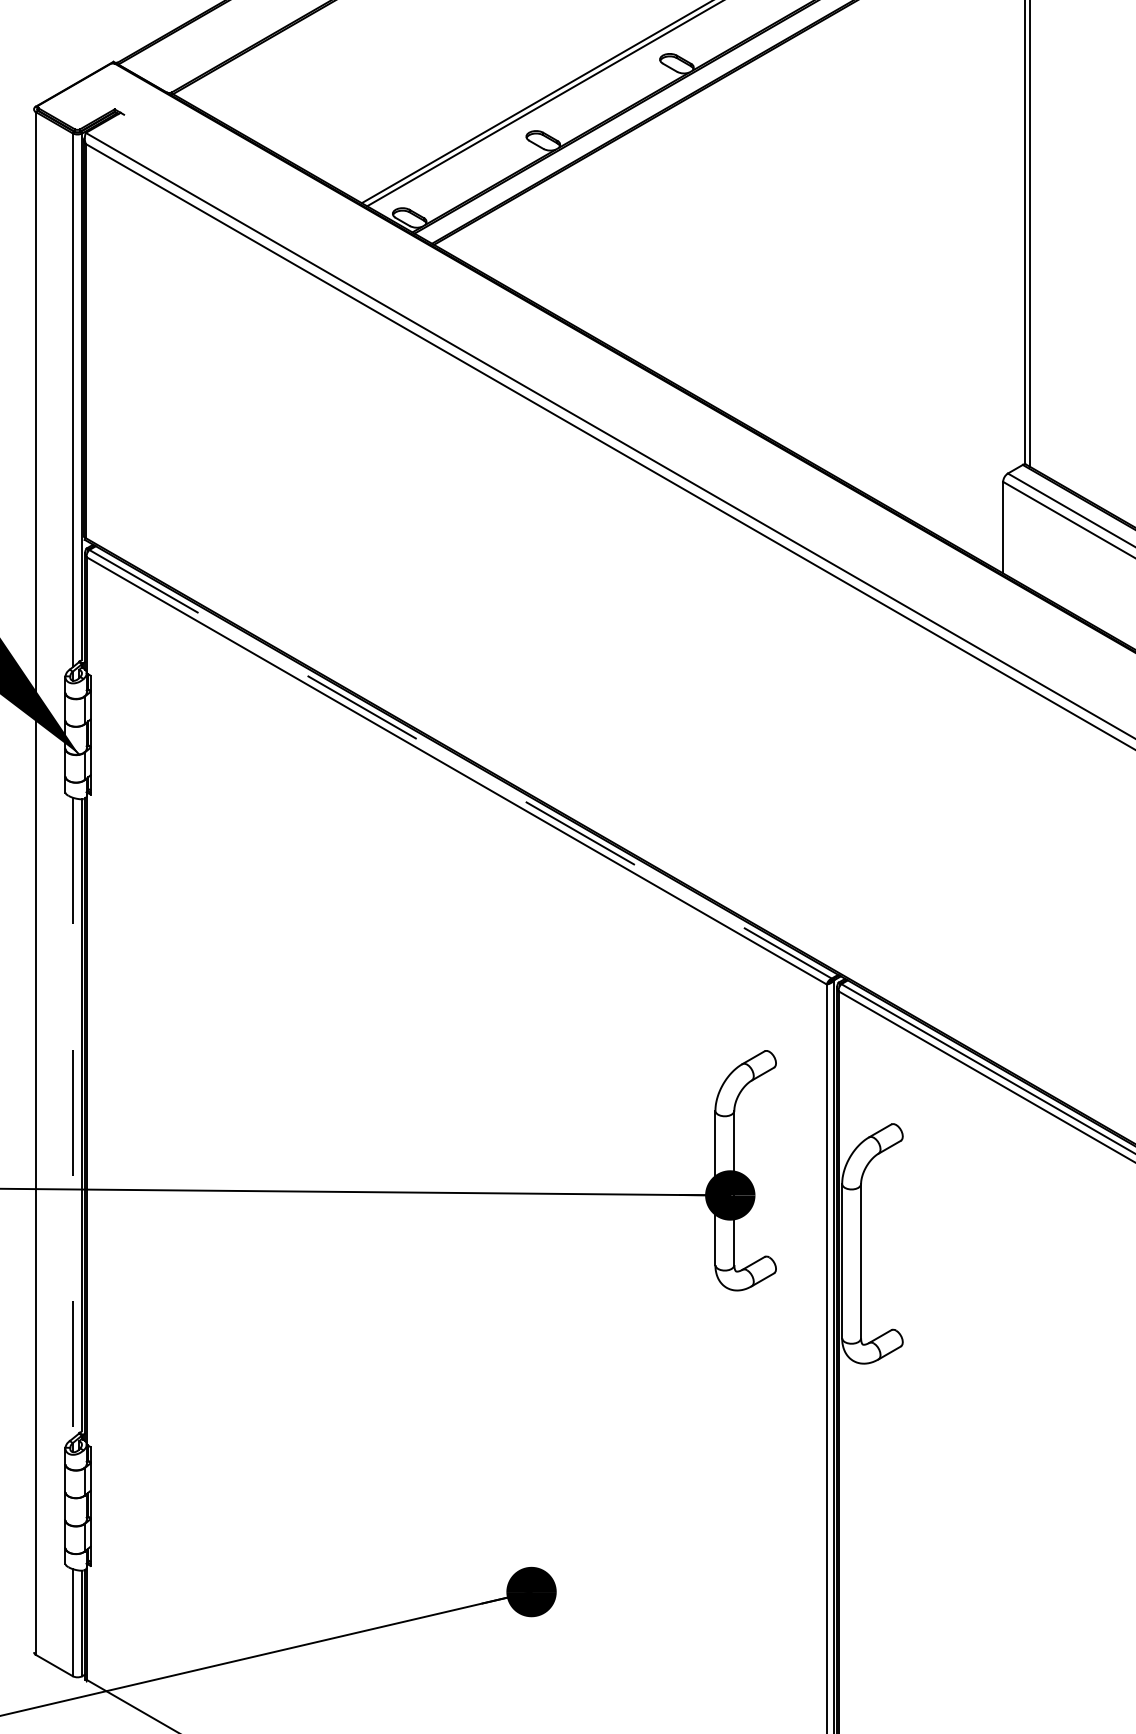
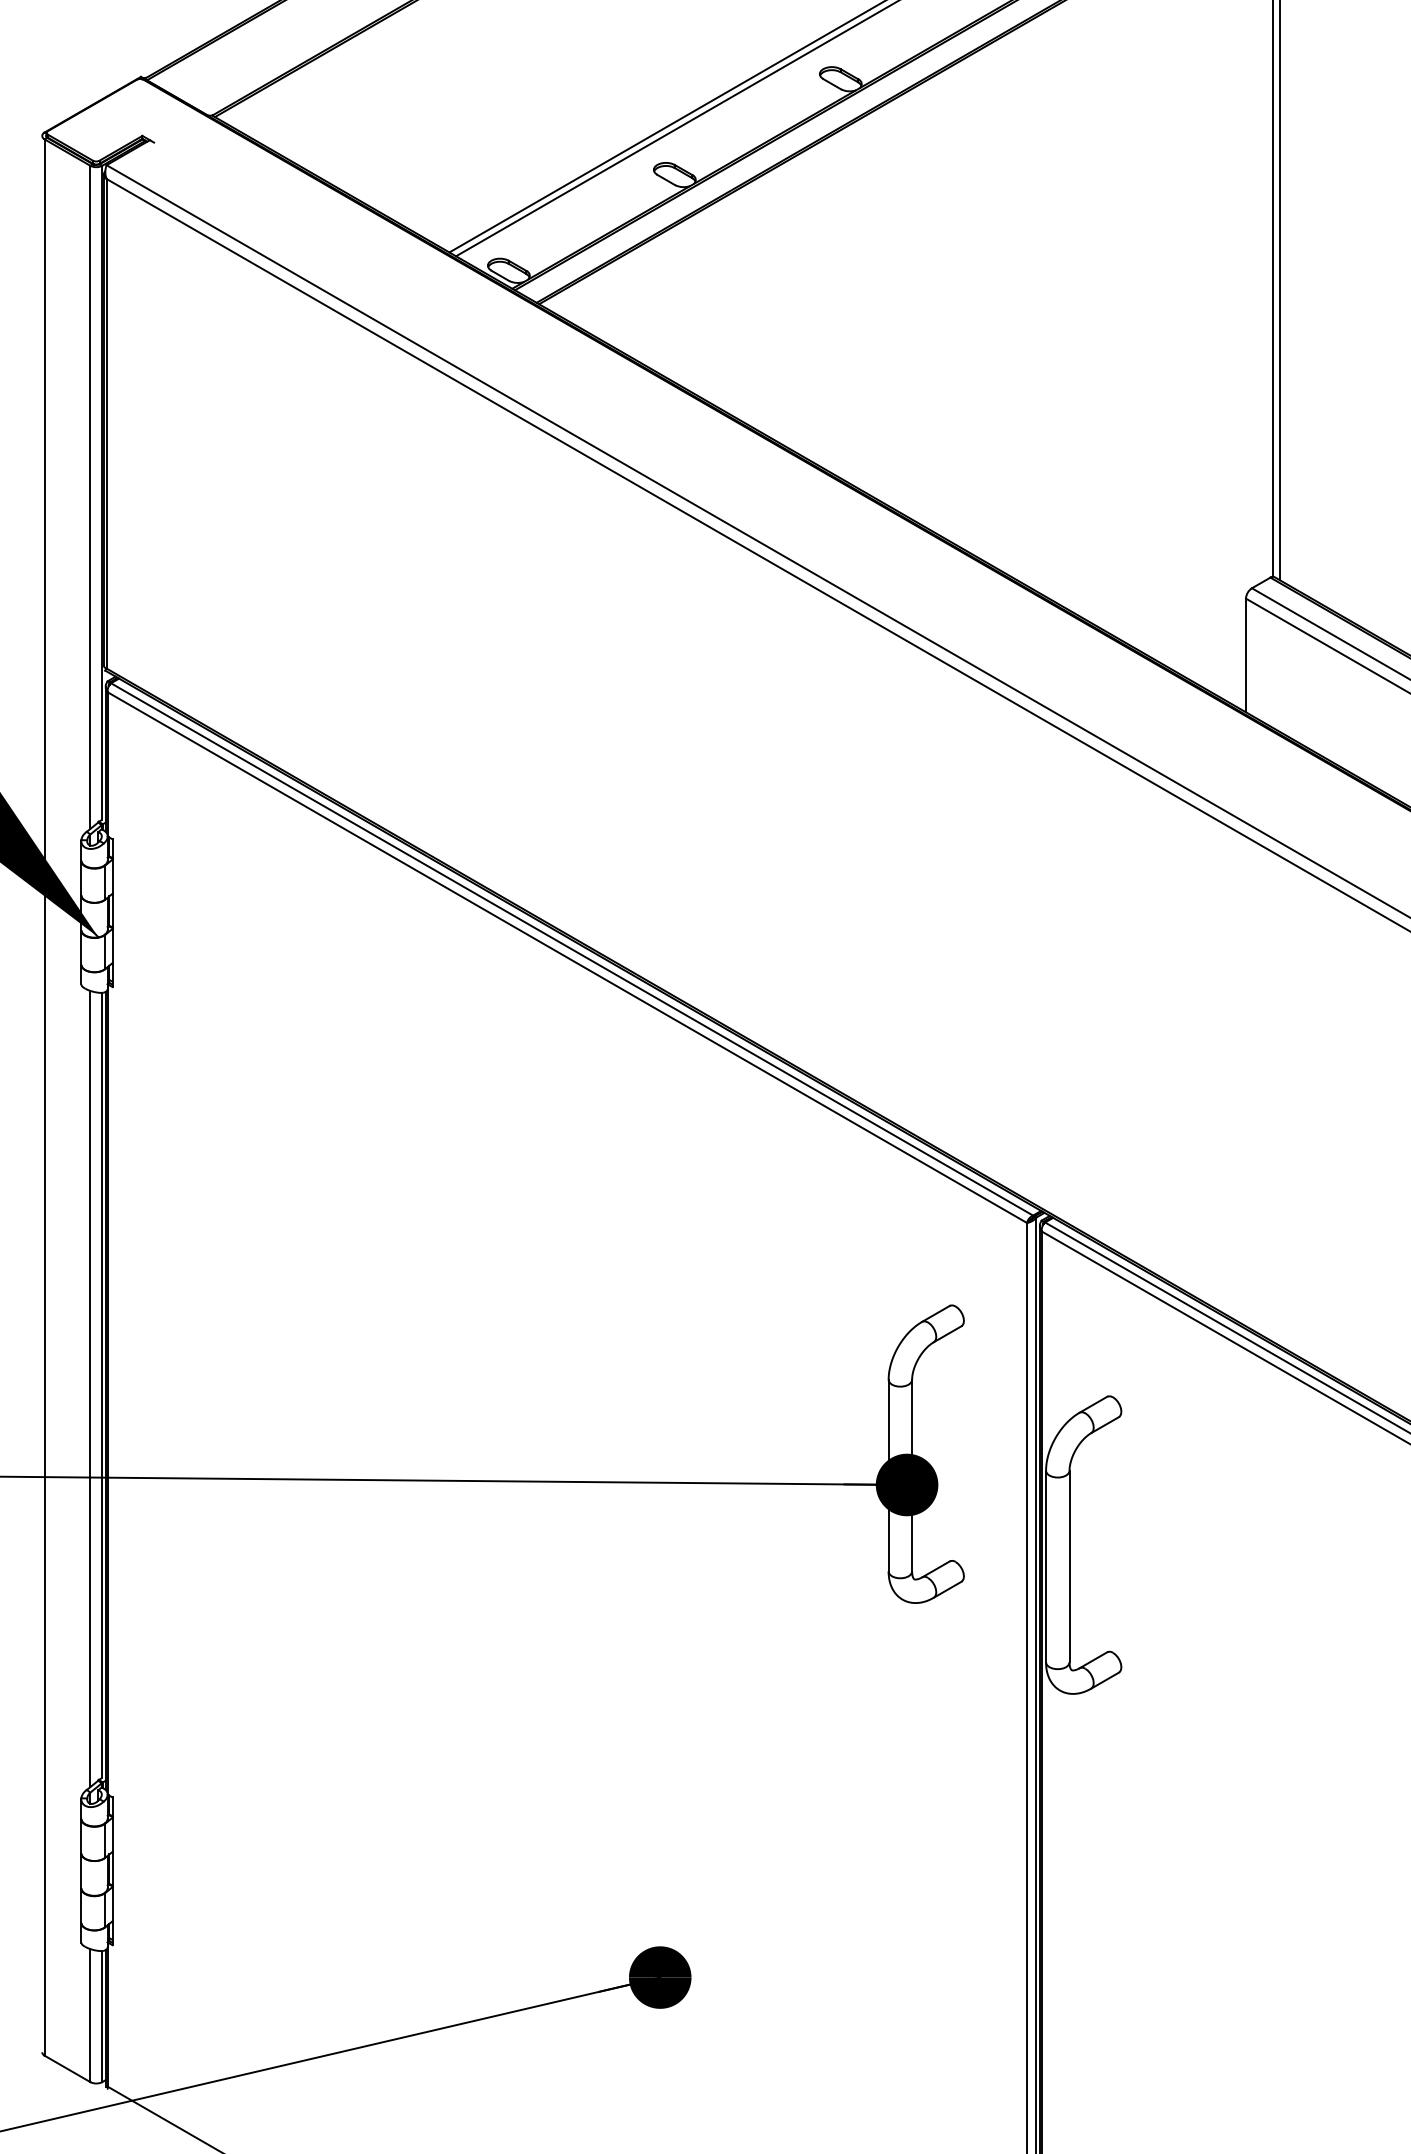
line: (460, 764) -> (571, 949), dashed -> solid
line: (72, 1118) -> (90, 1389), dashed -> solid

